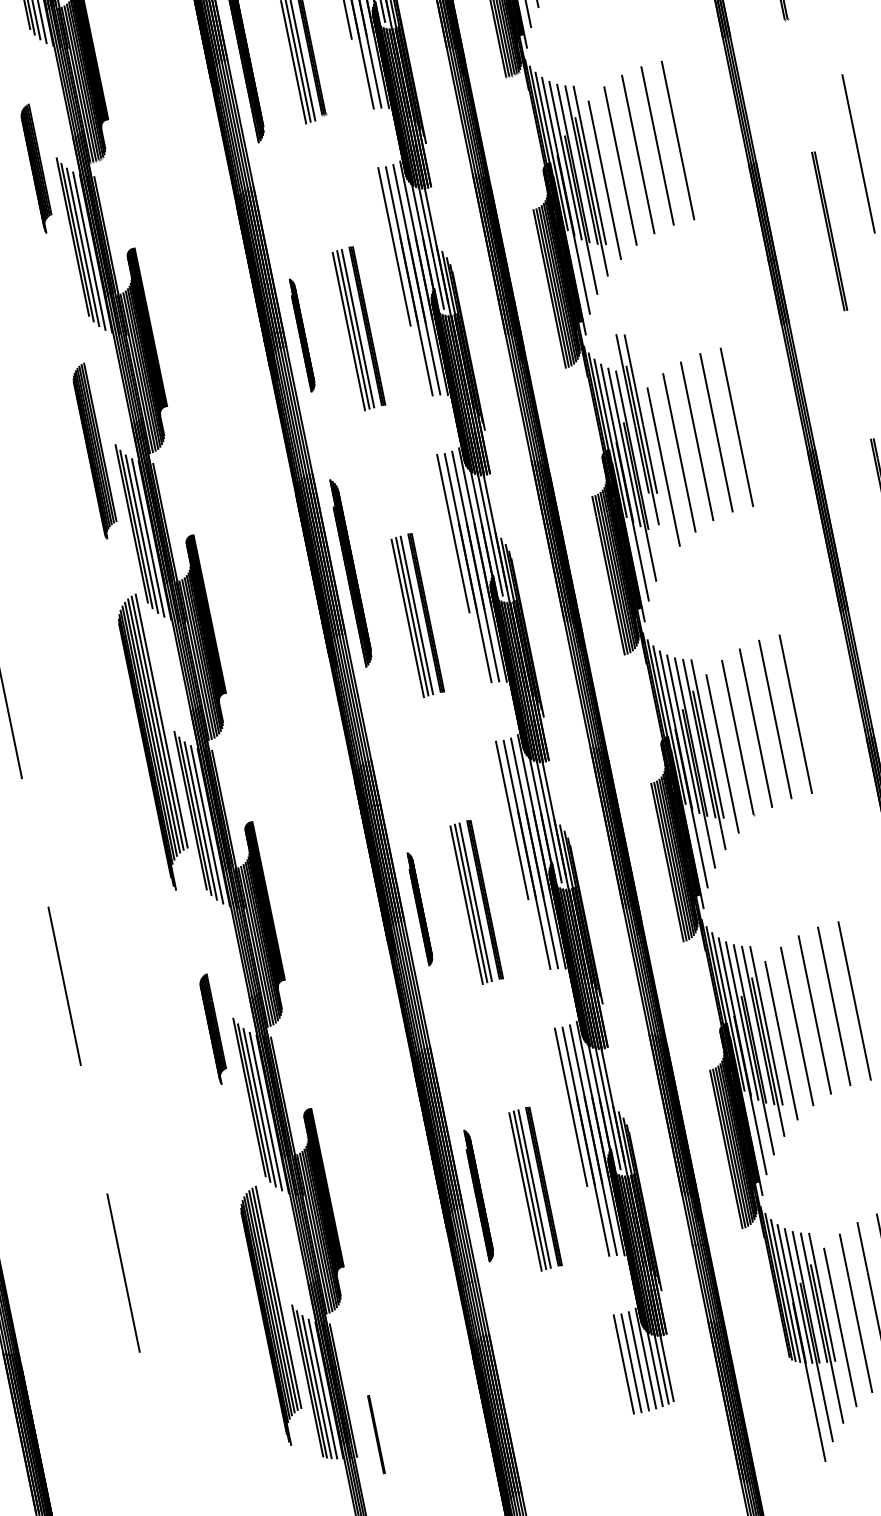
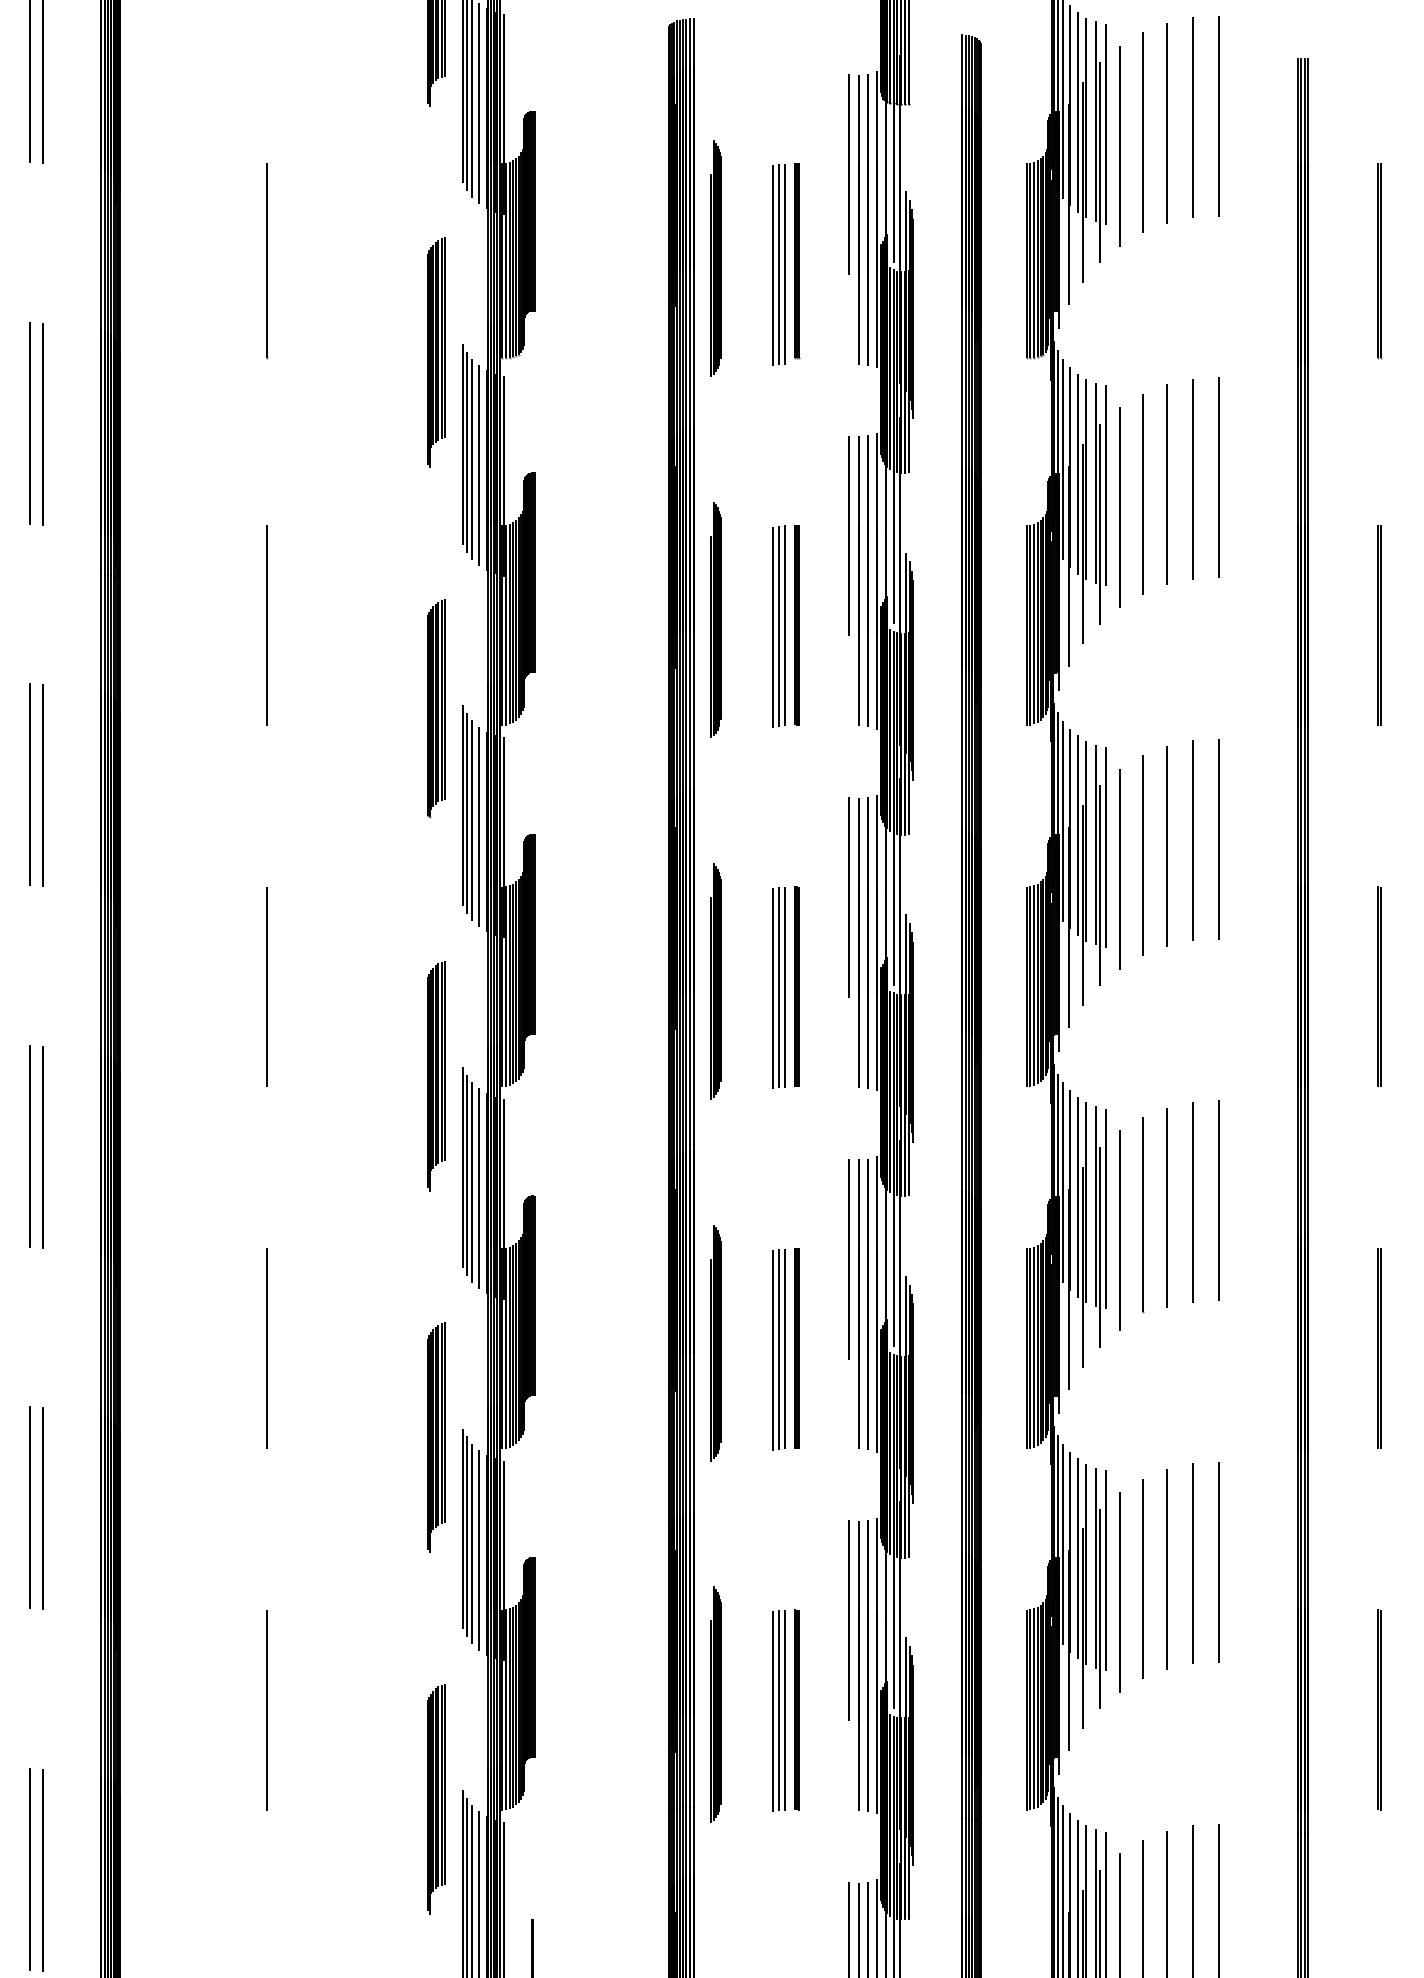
part: (37, 168) -> (436, 352), size x1.43
part: (301, 334) -> (715, 619), size x1.67
part: (639, 429) -> (1100, 865), moved
part: (350, 572) -> (715, 981), moved
part: (155, 742) -> (436, 1076), size x0.62
part: (419, 909) -> (715, 1343), size x1.67
part: (213, 1029) -> (436, 1437), size x1.67
part: (478, 1195) -> (715, 1704), size x1.43
part: (272, 1316) -> (436, 1799), size x0.71

